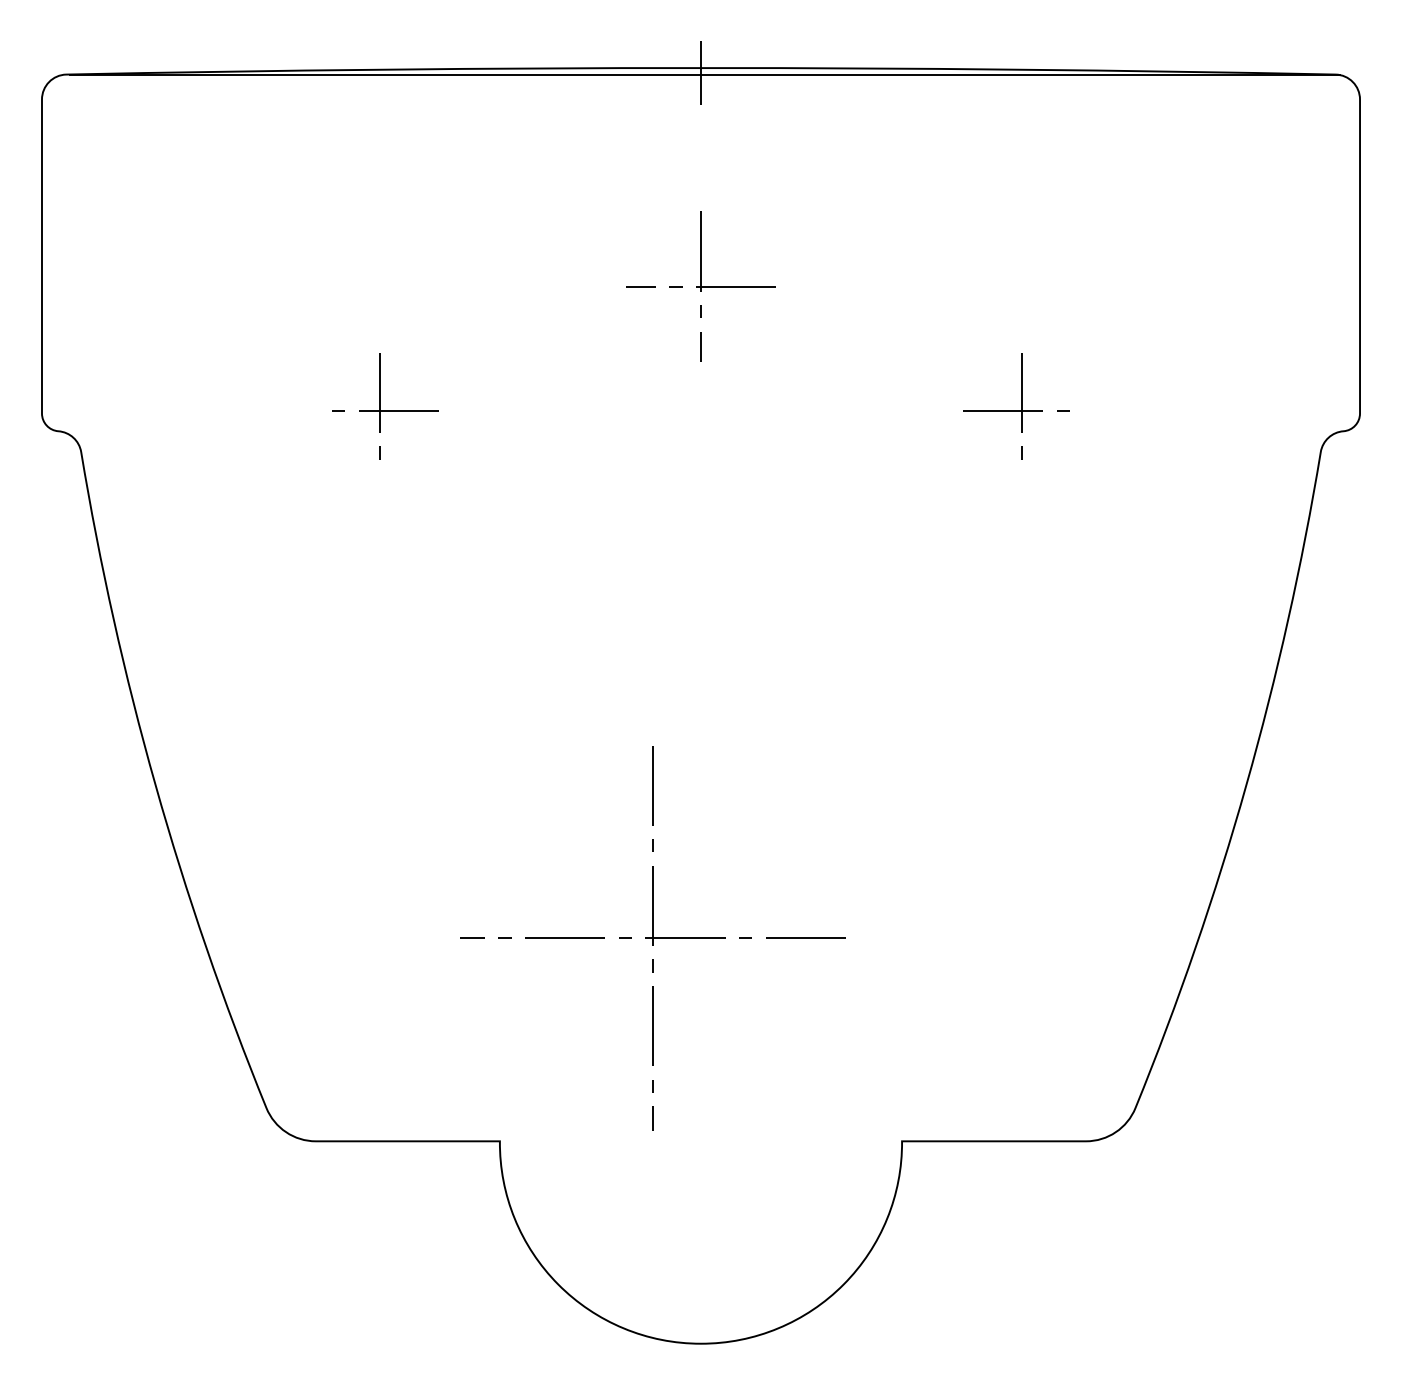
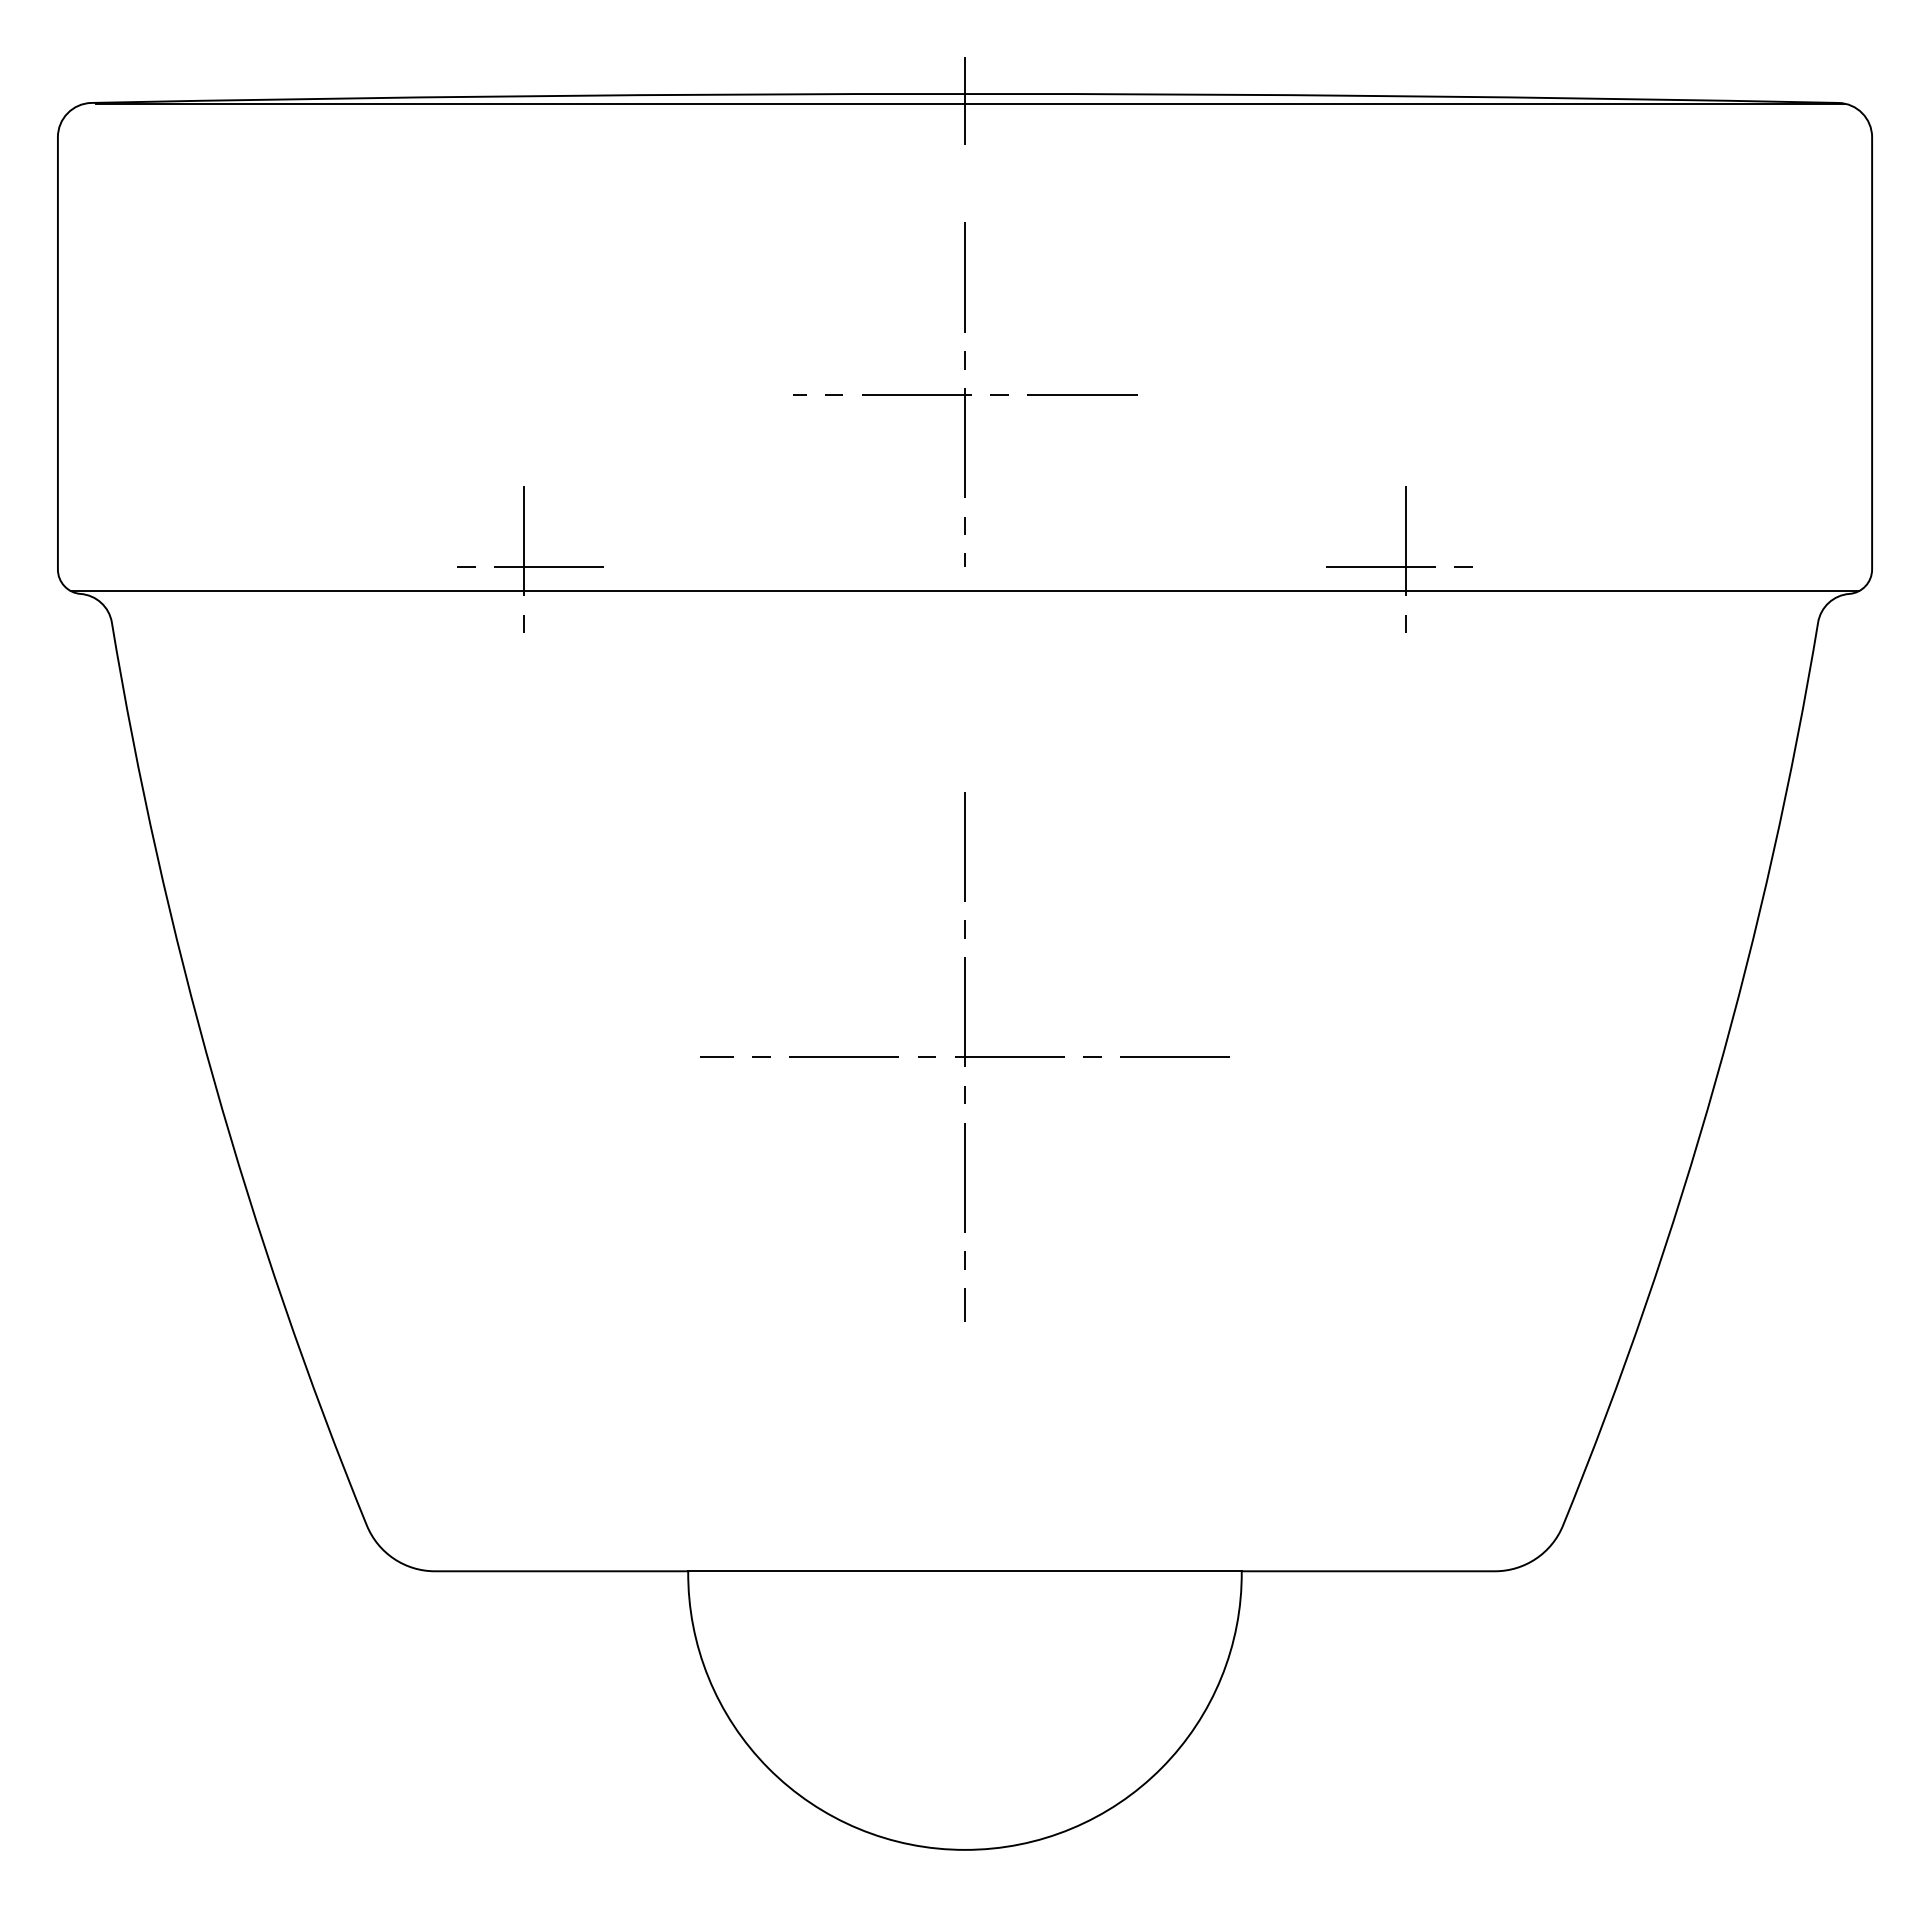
part: (701, 286) -> (965, 394), size x1.67
line: (700, 429) -> (964, 591), added
part: (652, 938) -> (964, 1056), moved
line: (700, 1141) -> (964, 1571), added

